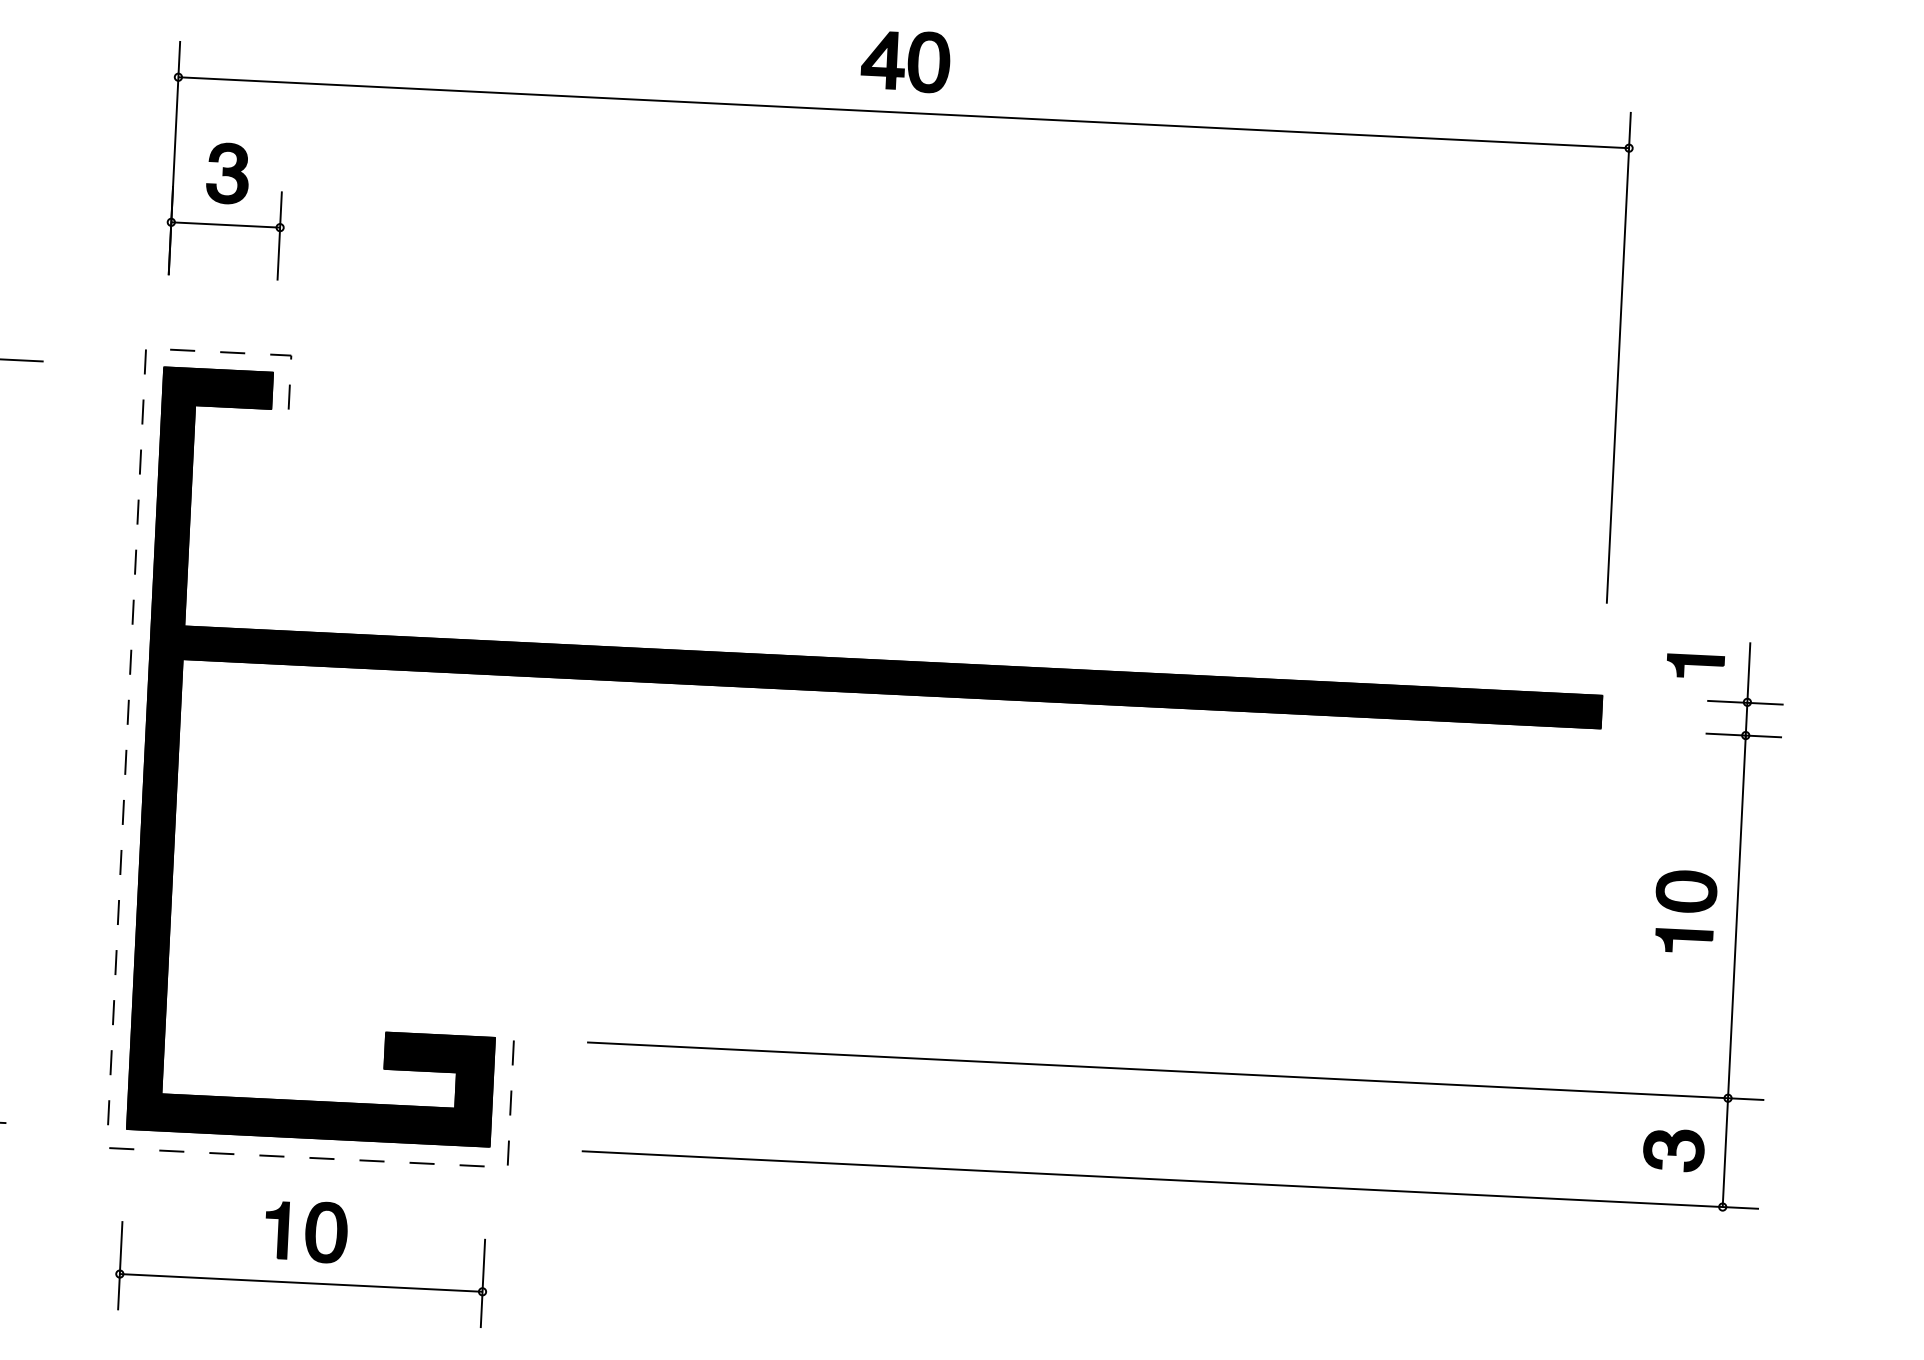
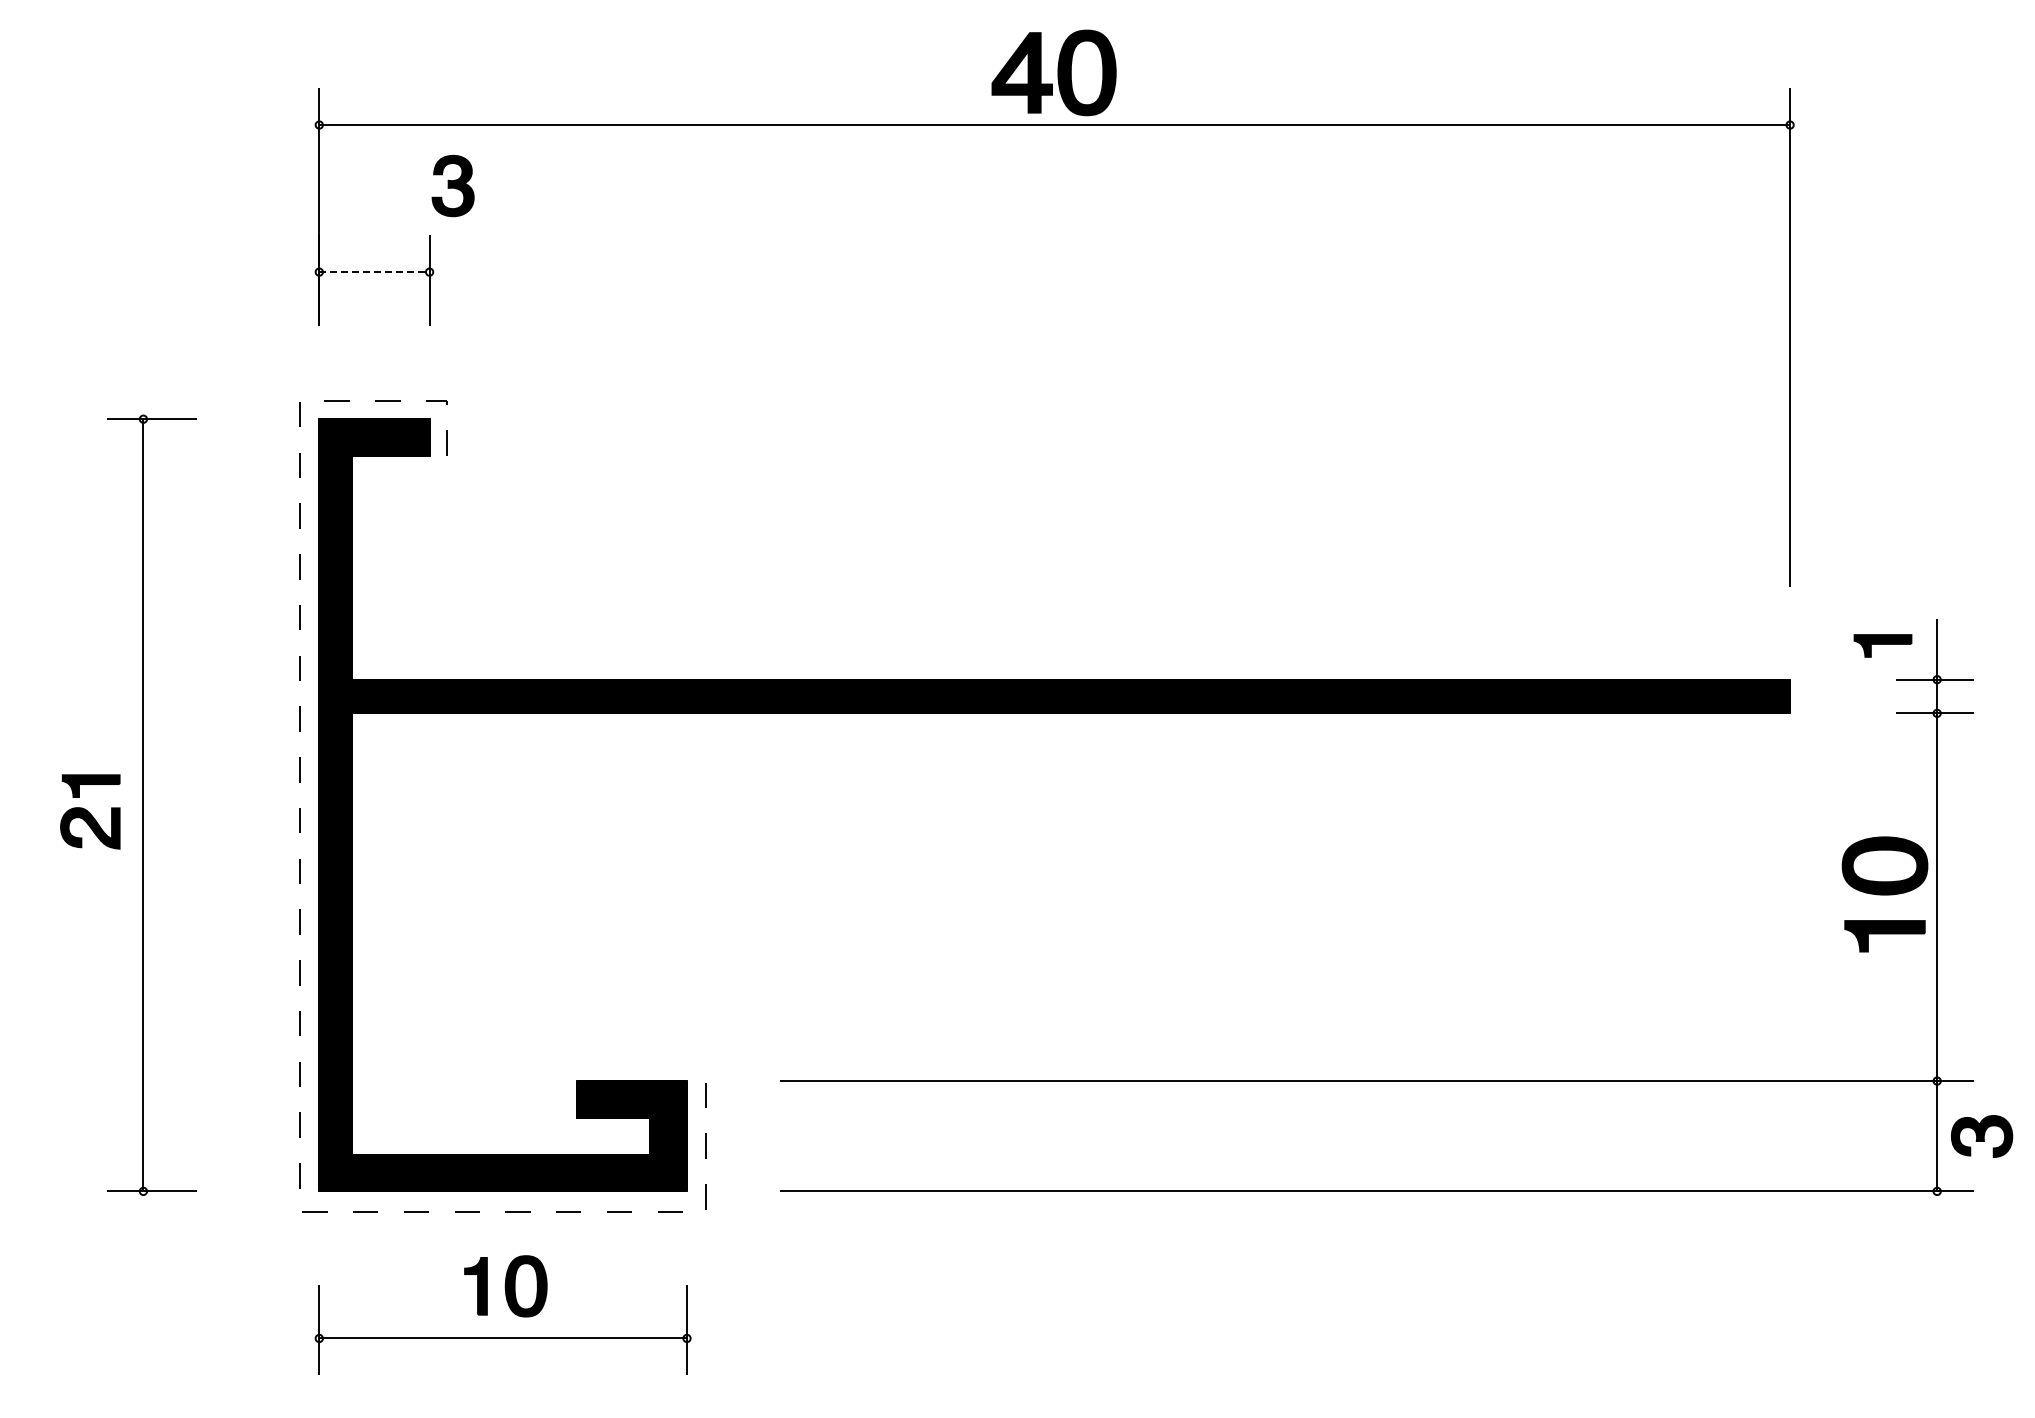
part: (906, 60) -> (1054, 72), size x1.4
part: (227, 173) -> (452, 185), moved
line: (225, 225) -> (374, 272), solid -> dashed
part: (1685, 911) -> (1884, 894), size x1.4
part: (1673, 1150) -> (1981, 1136), moved

